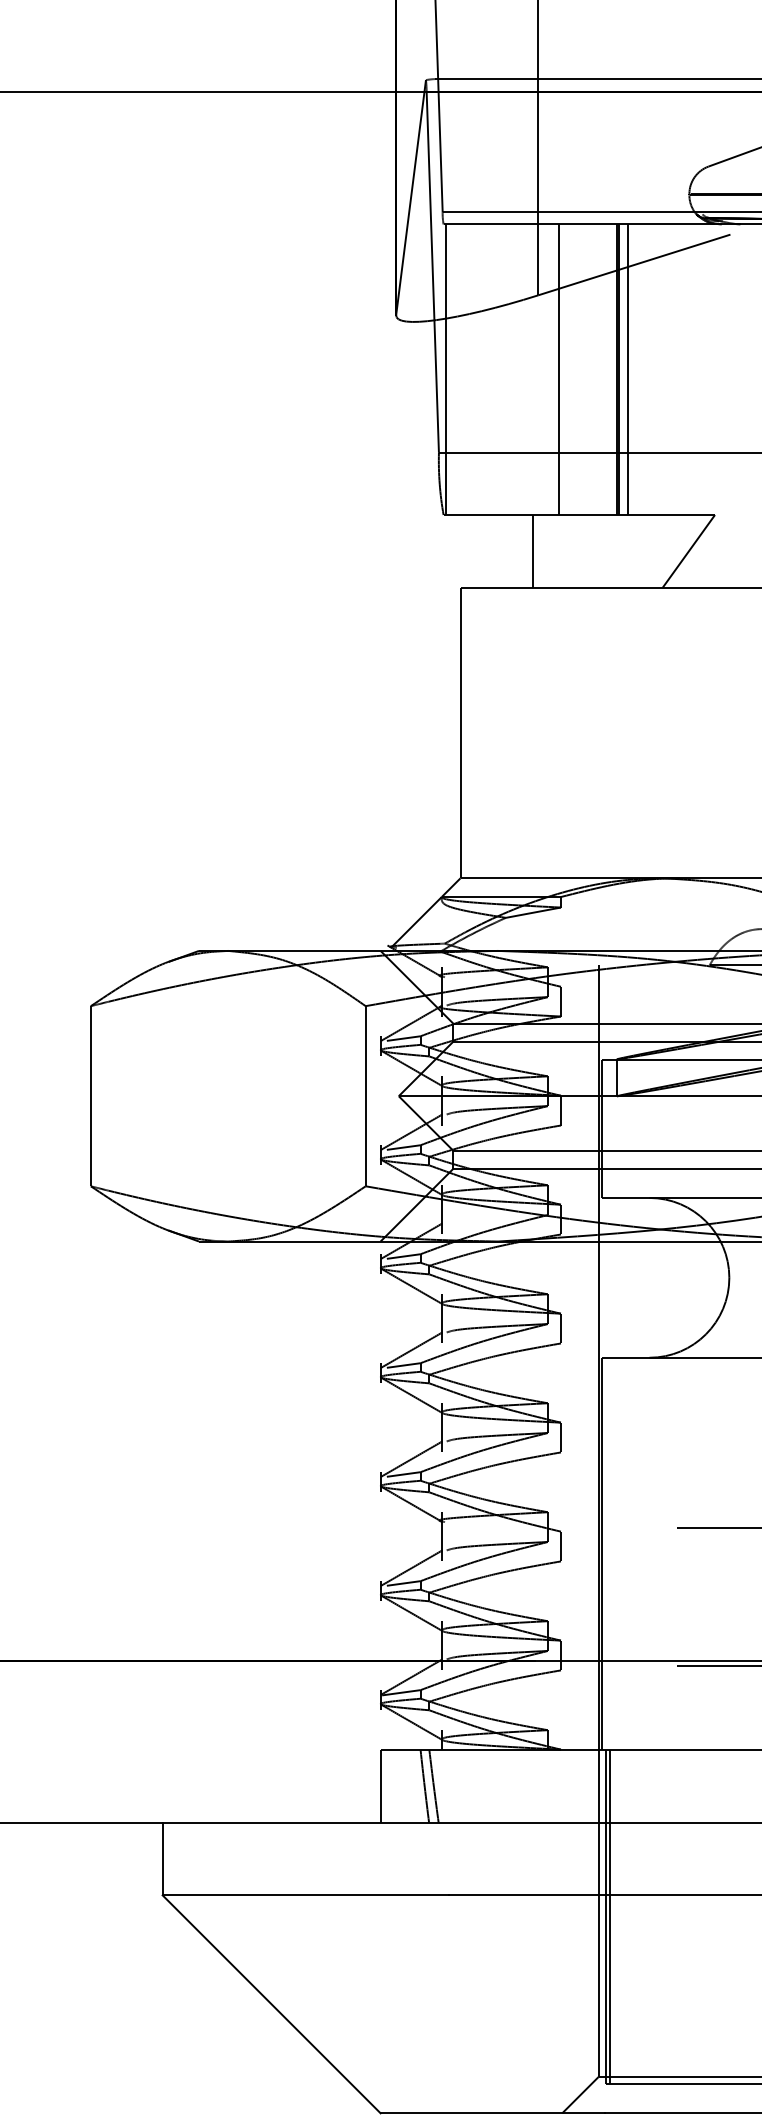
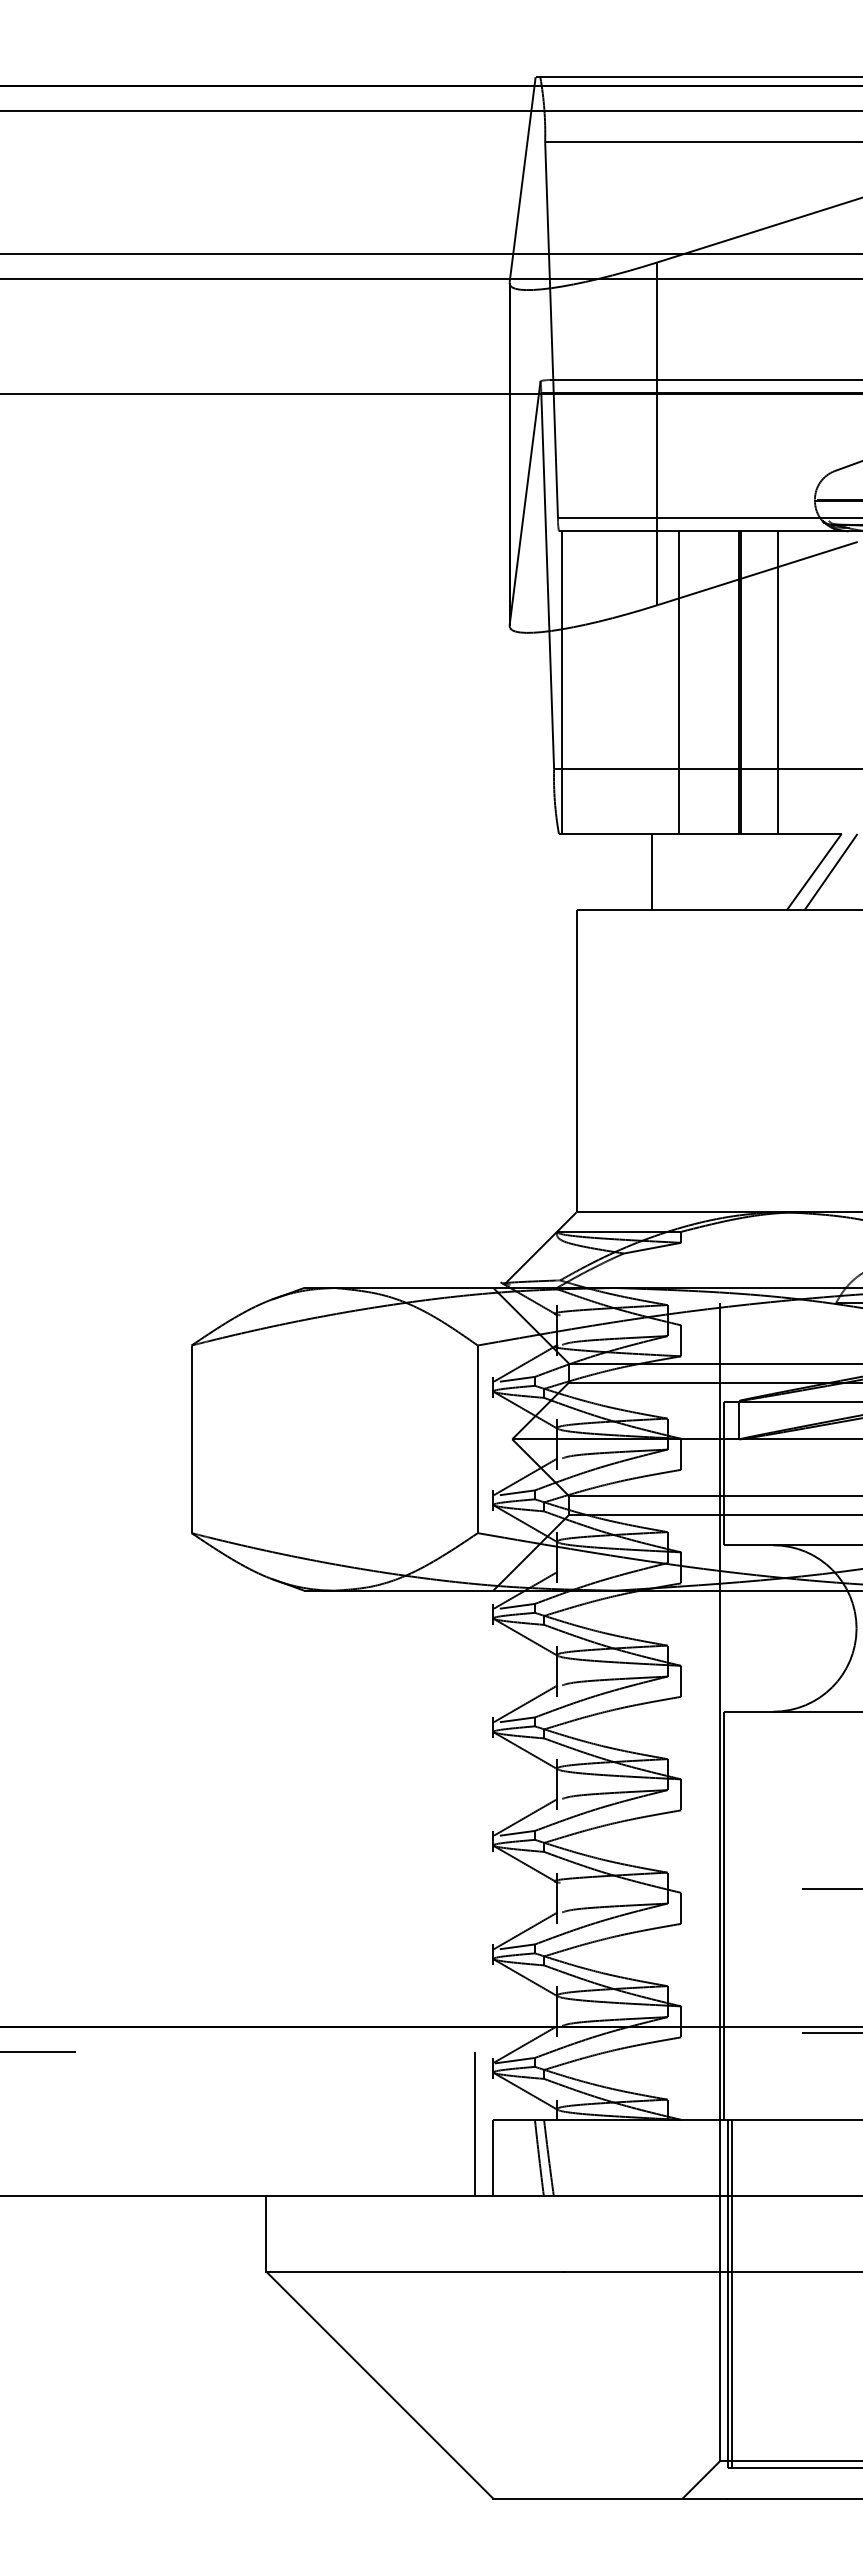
line: (628, 369) -> (778, 682), moved
line: (704, 551) -> (830, 871), added
line: (363, 1754) -> (475, 2124), added

